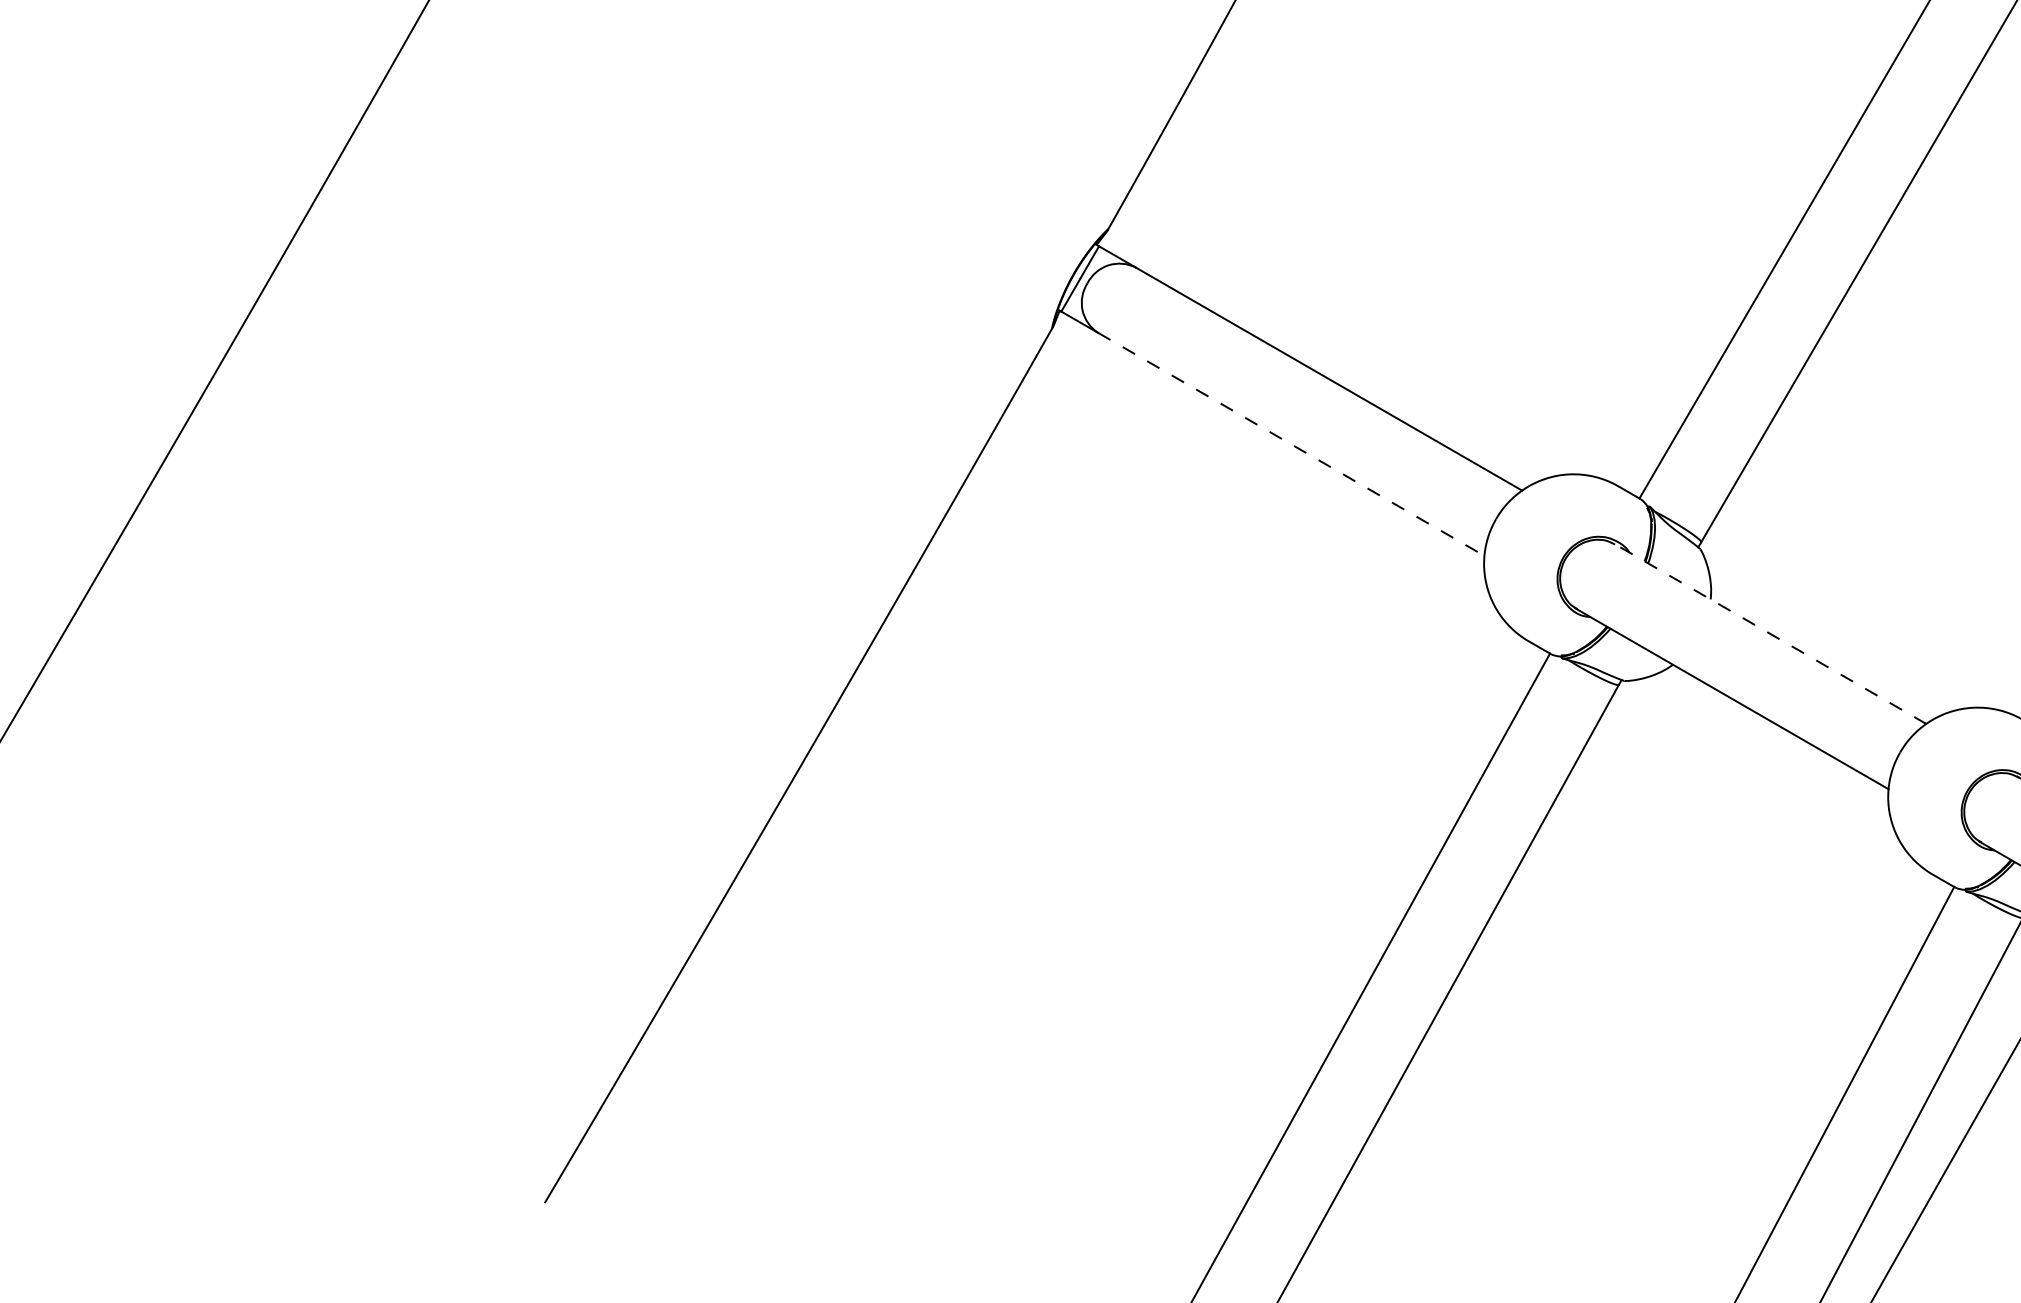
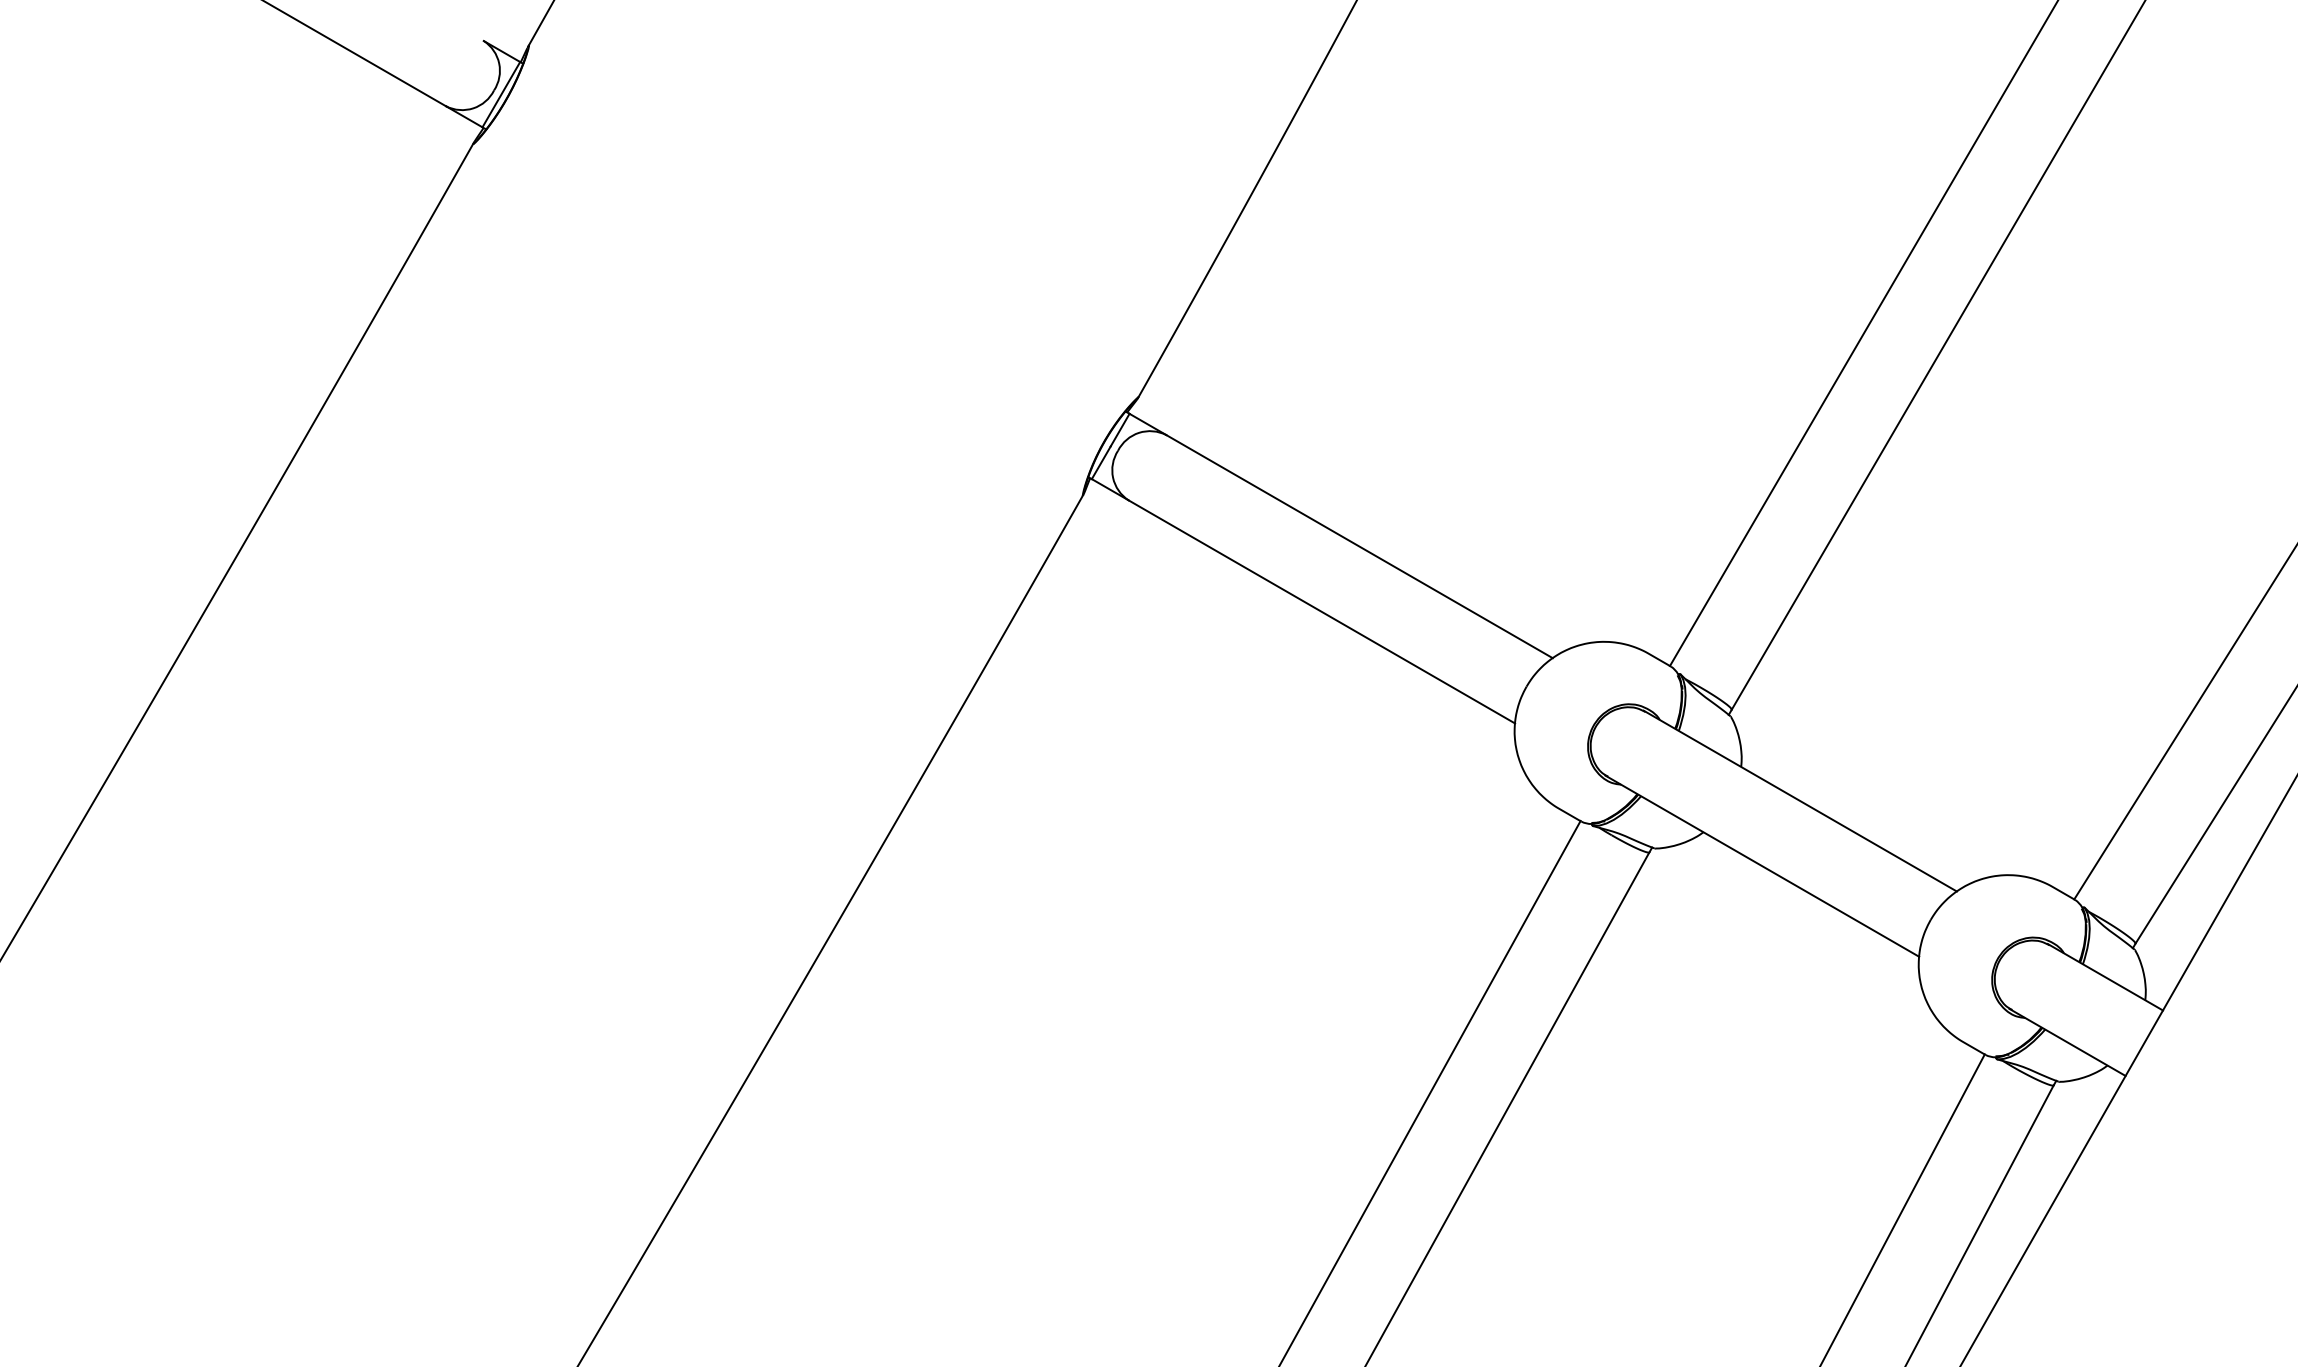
line: (1291, 444) -> (1322, 612), dashed -> solid
line: (1769, 633) -> (1800, 801), dashed -> solid

